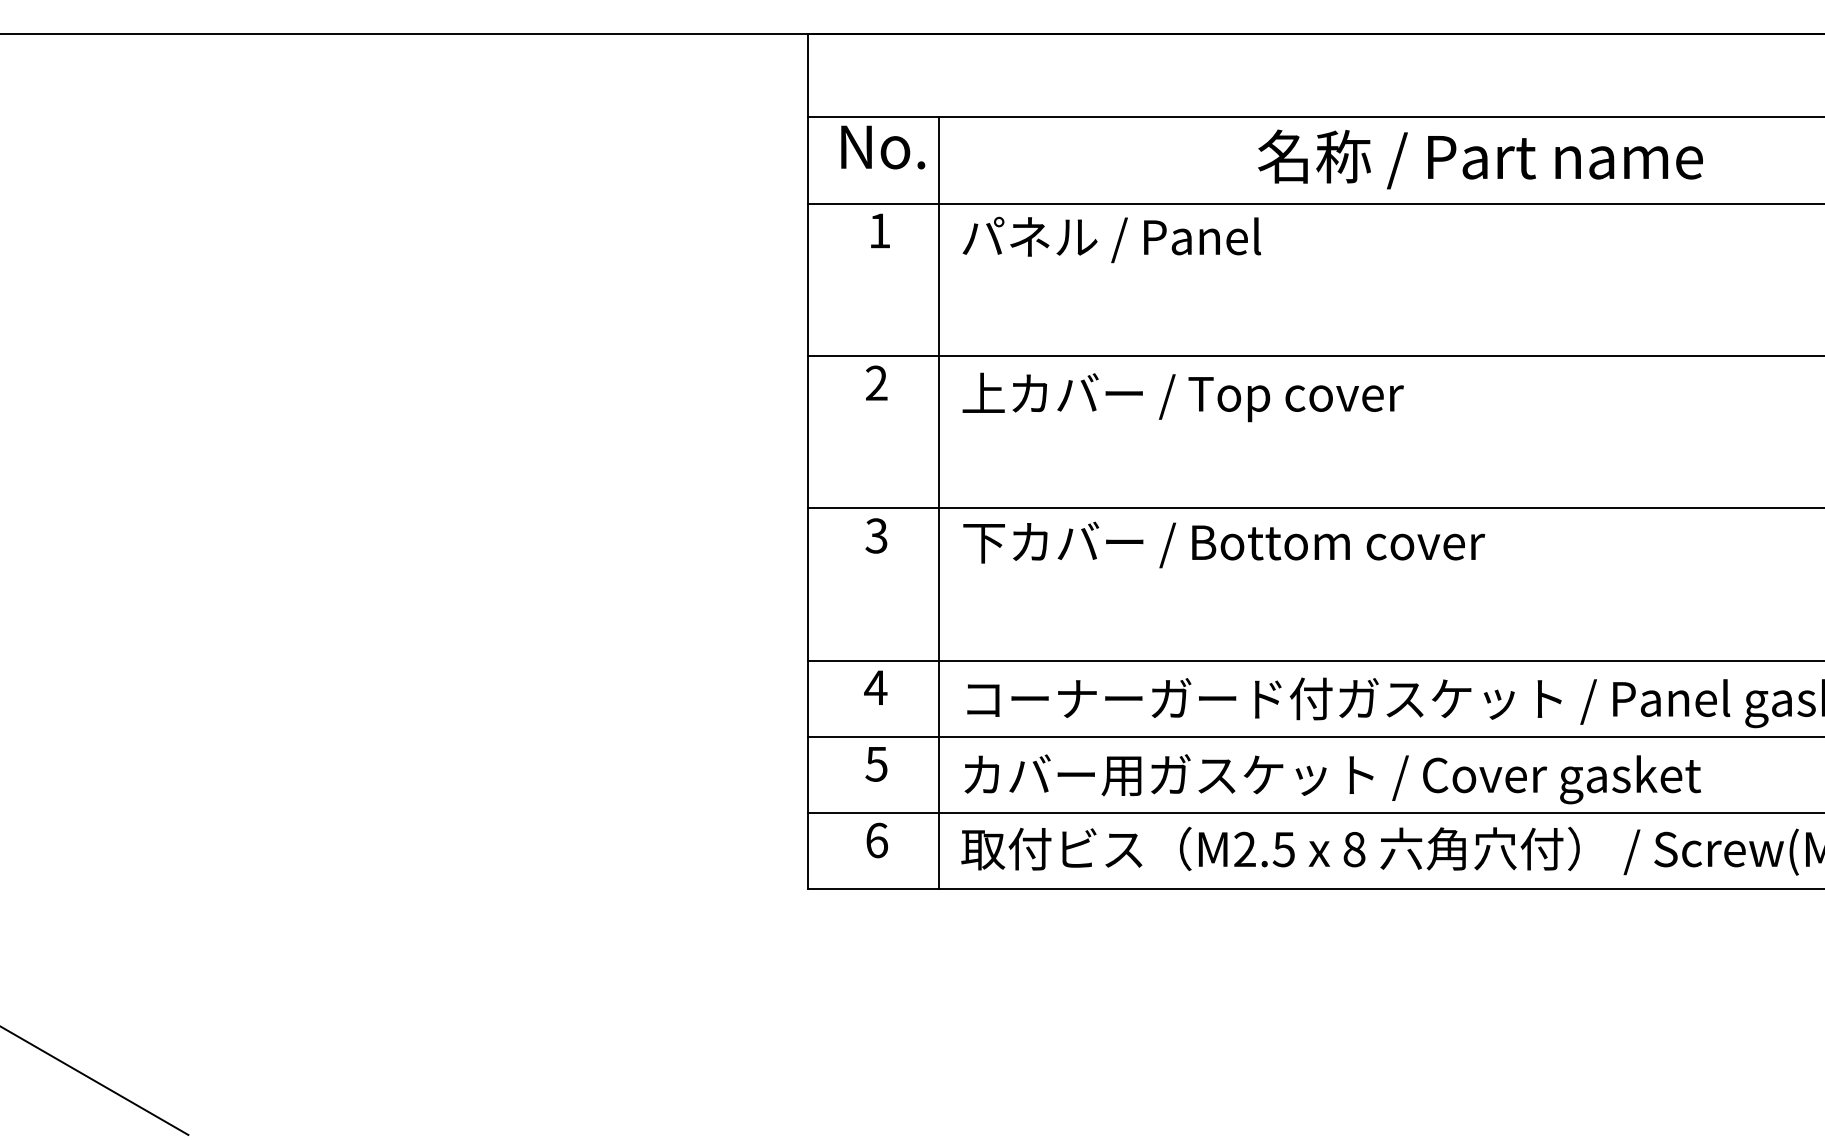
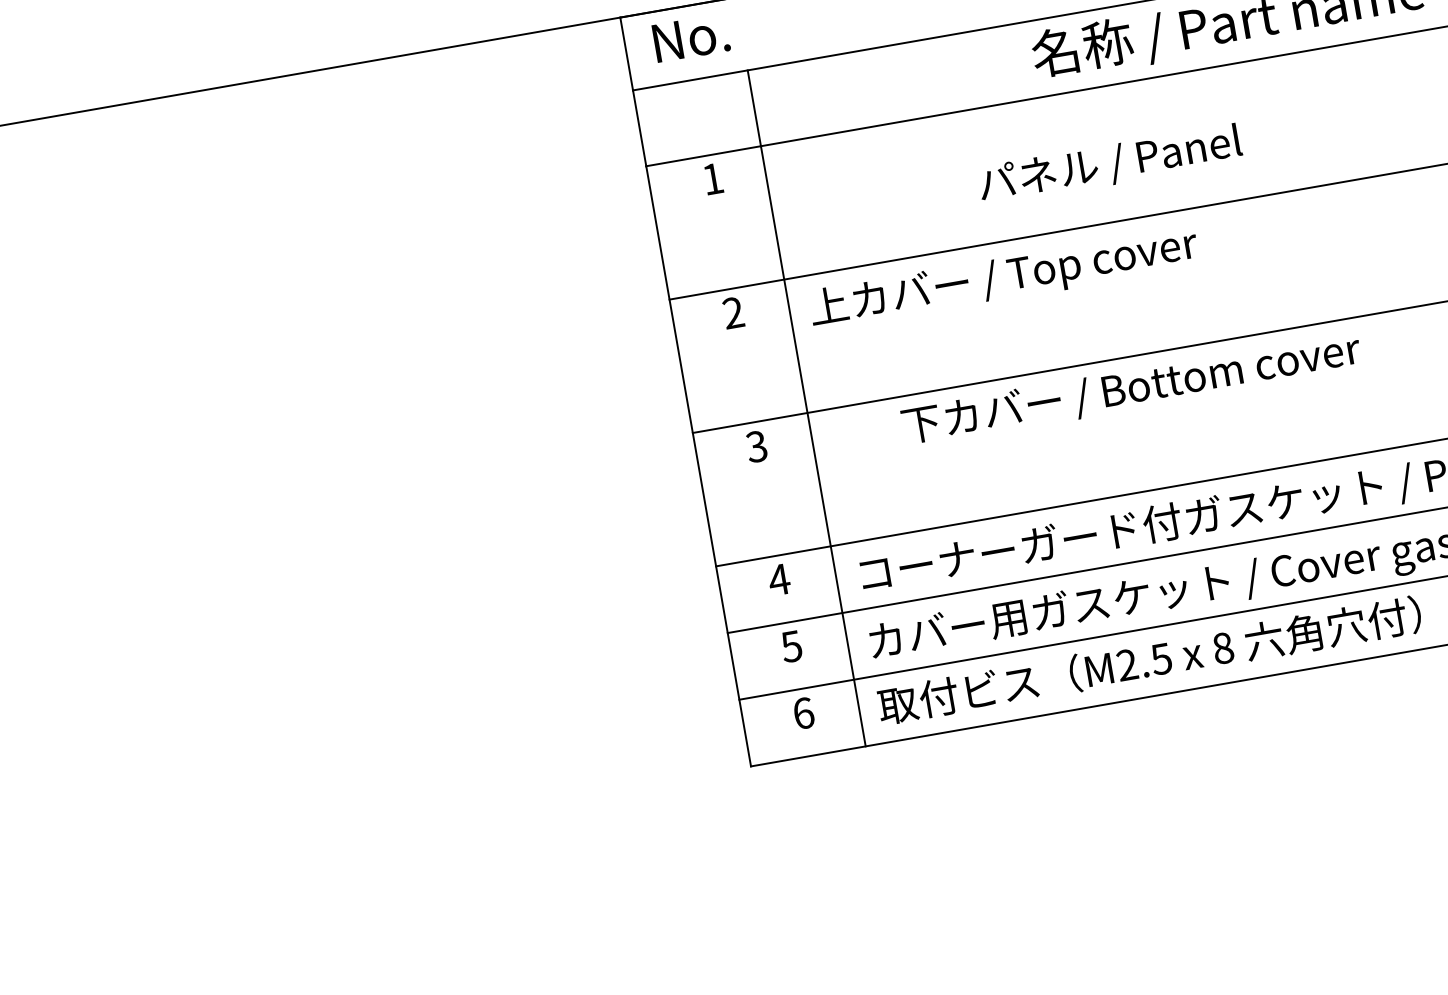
text: (883, 147) -> (691, 37), moved
text: (1111, 239) -> (1109, 164), moved
text: (1224, 544) -> (1131, 388), moved

